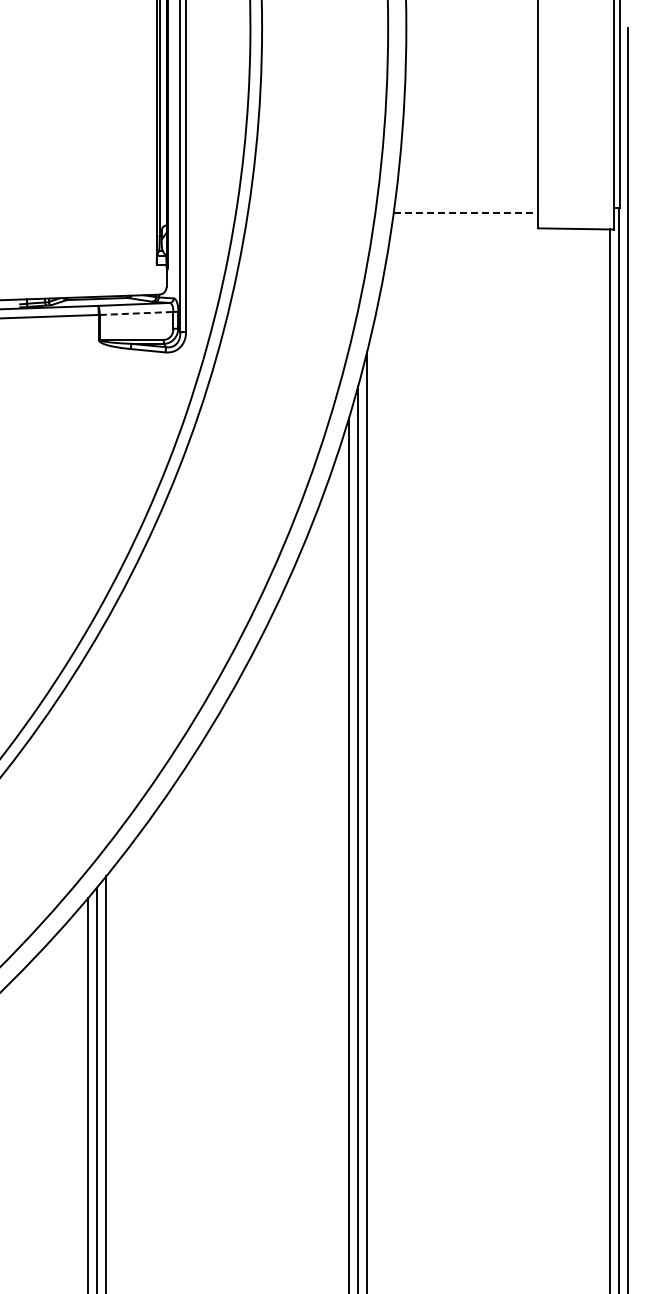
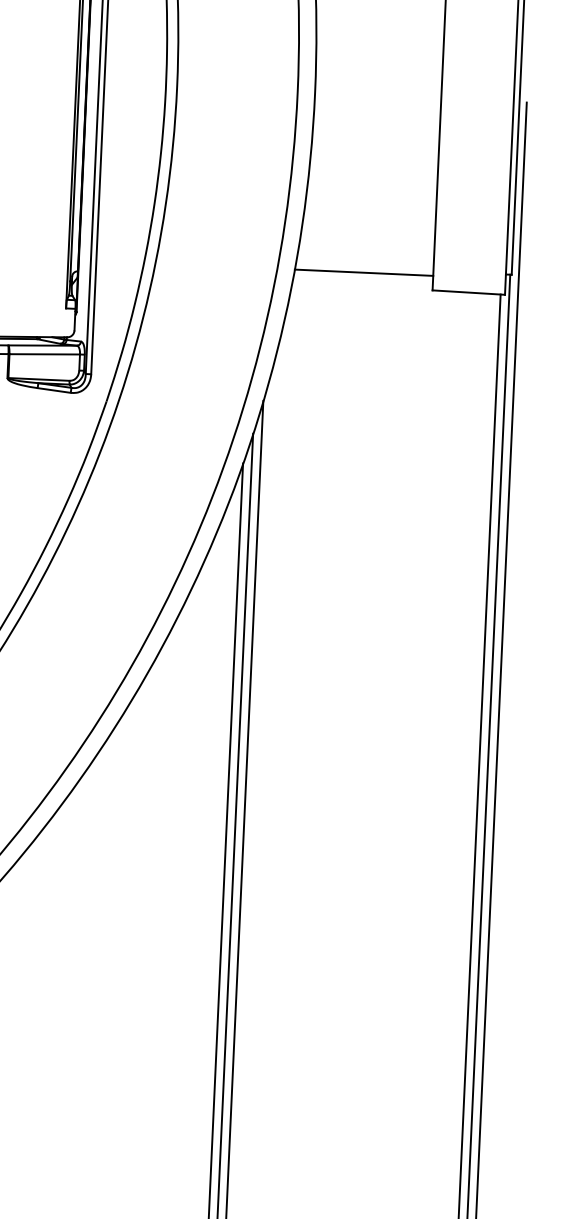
line: (466, 213) -> (364, 273), dashed -> solid
line: (136, 313) -> (44, 354), dashed -> solid

